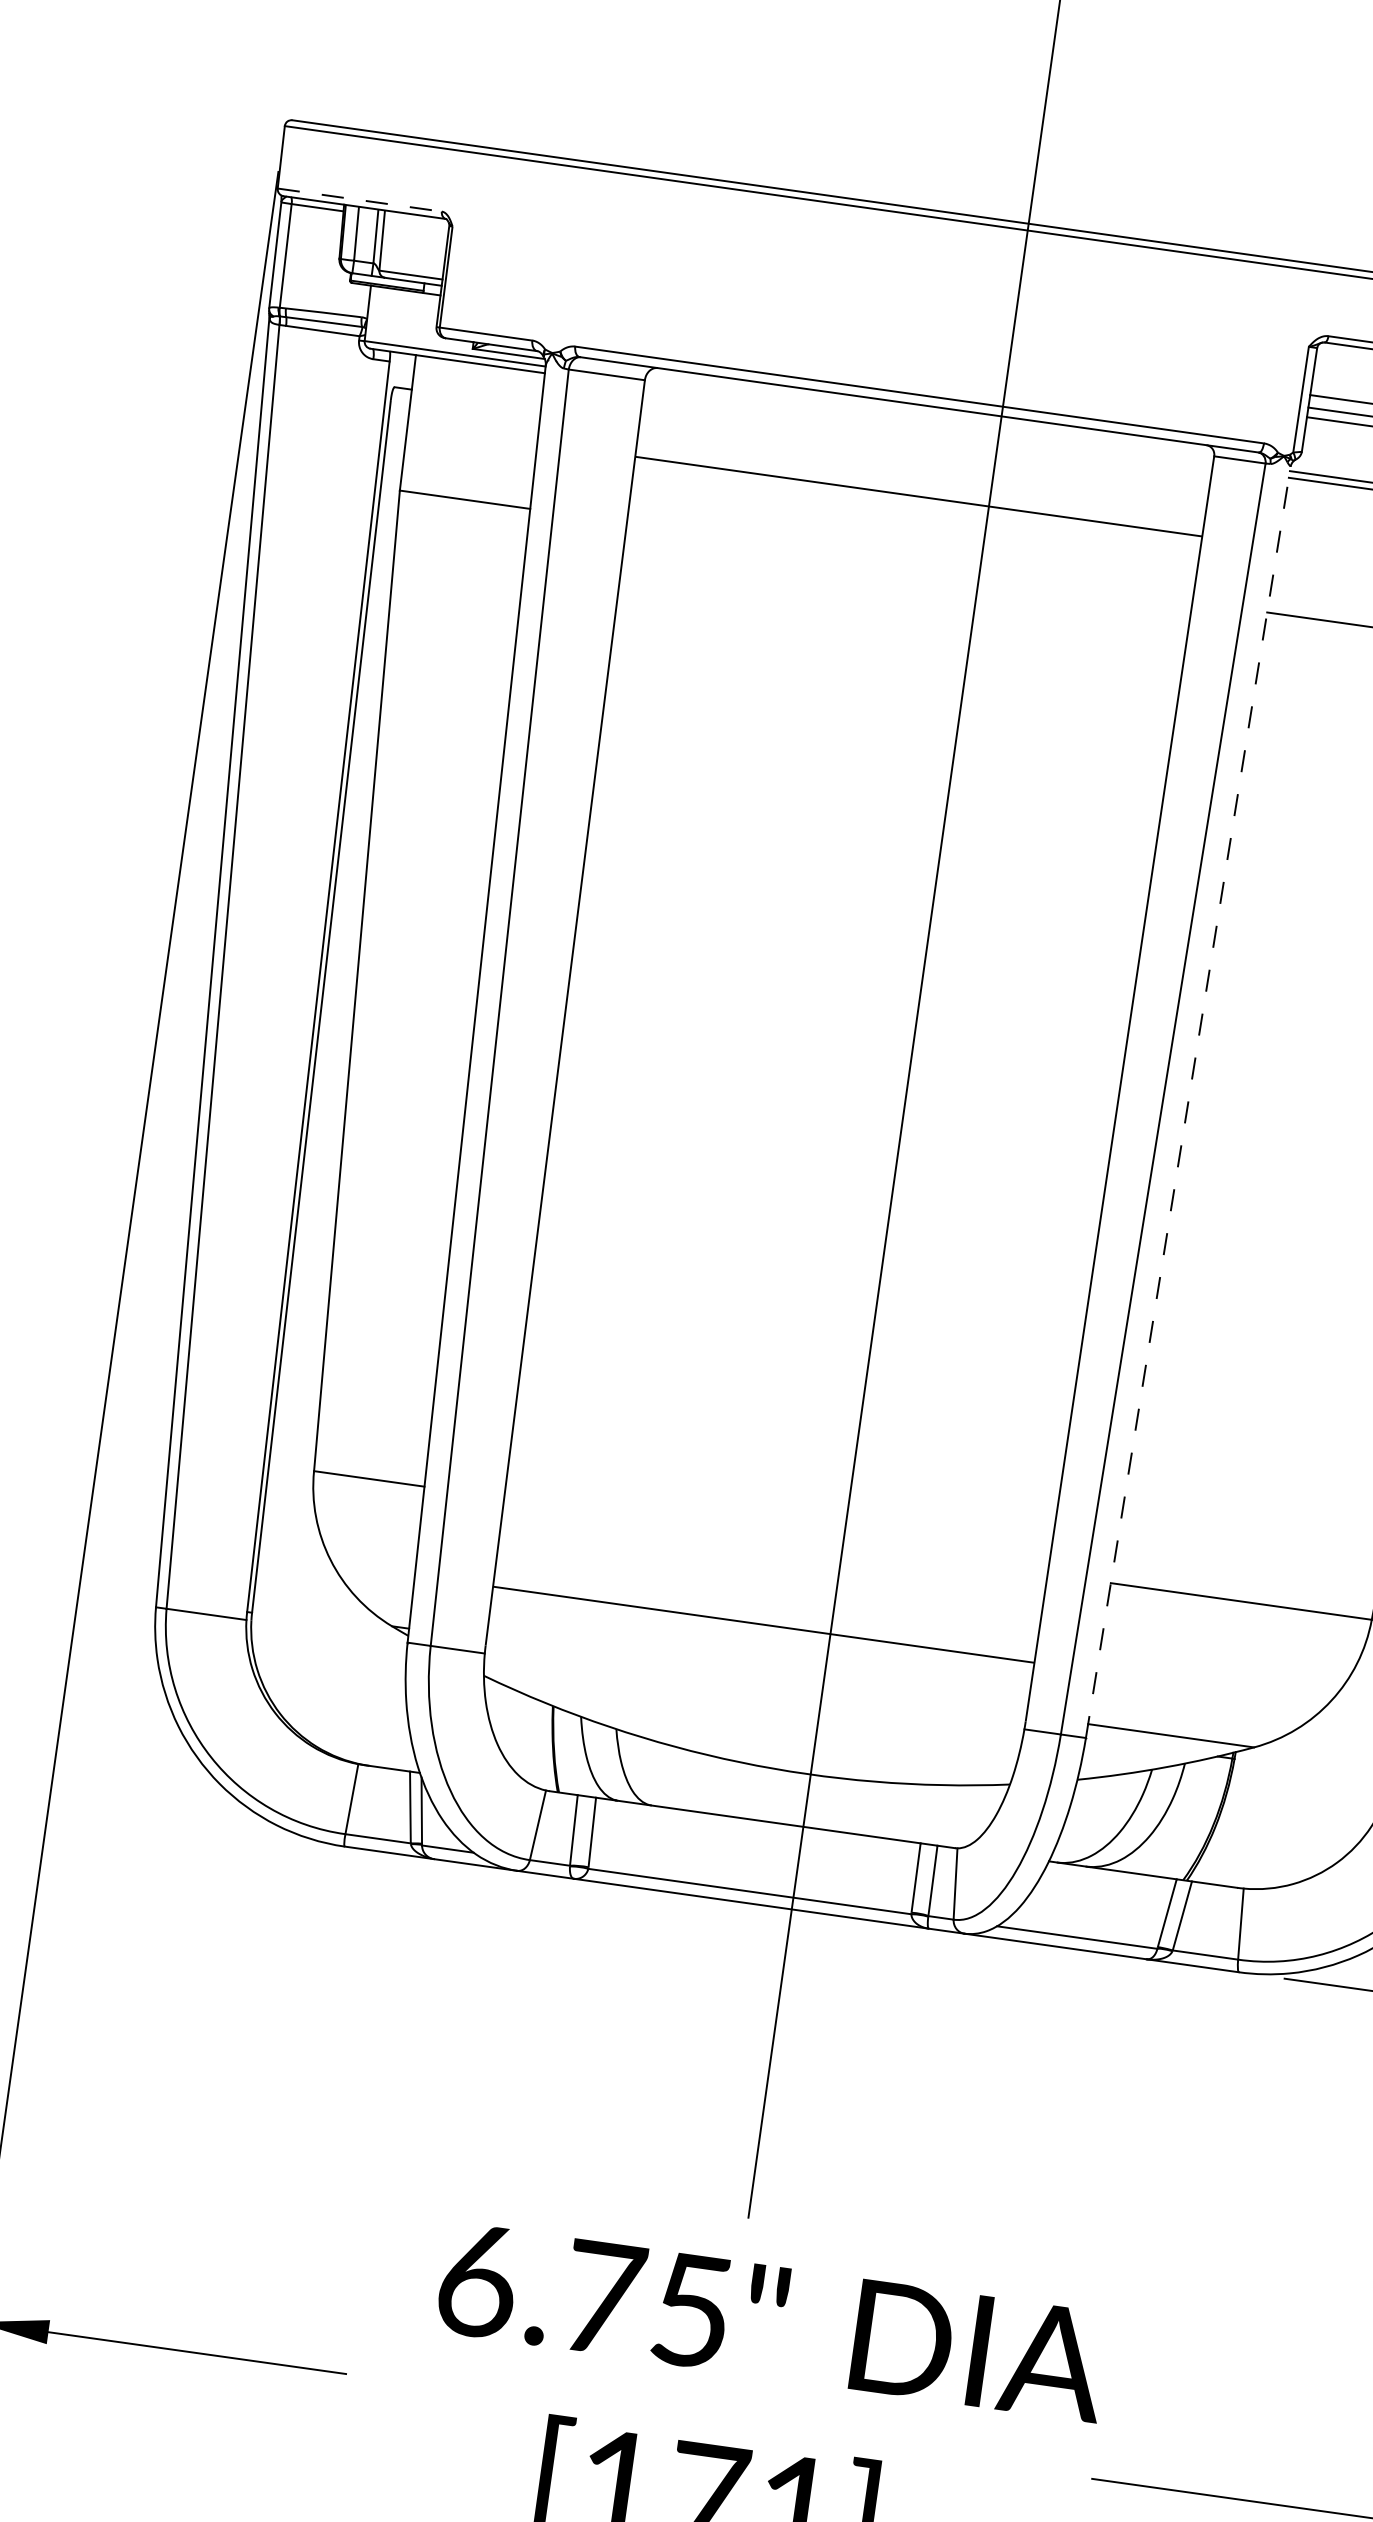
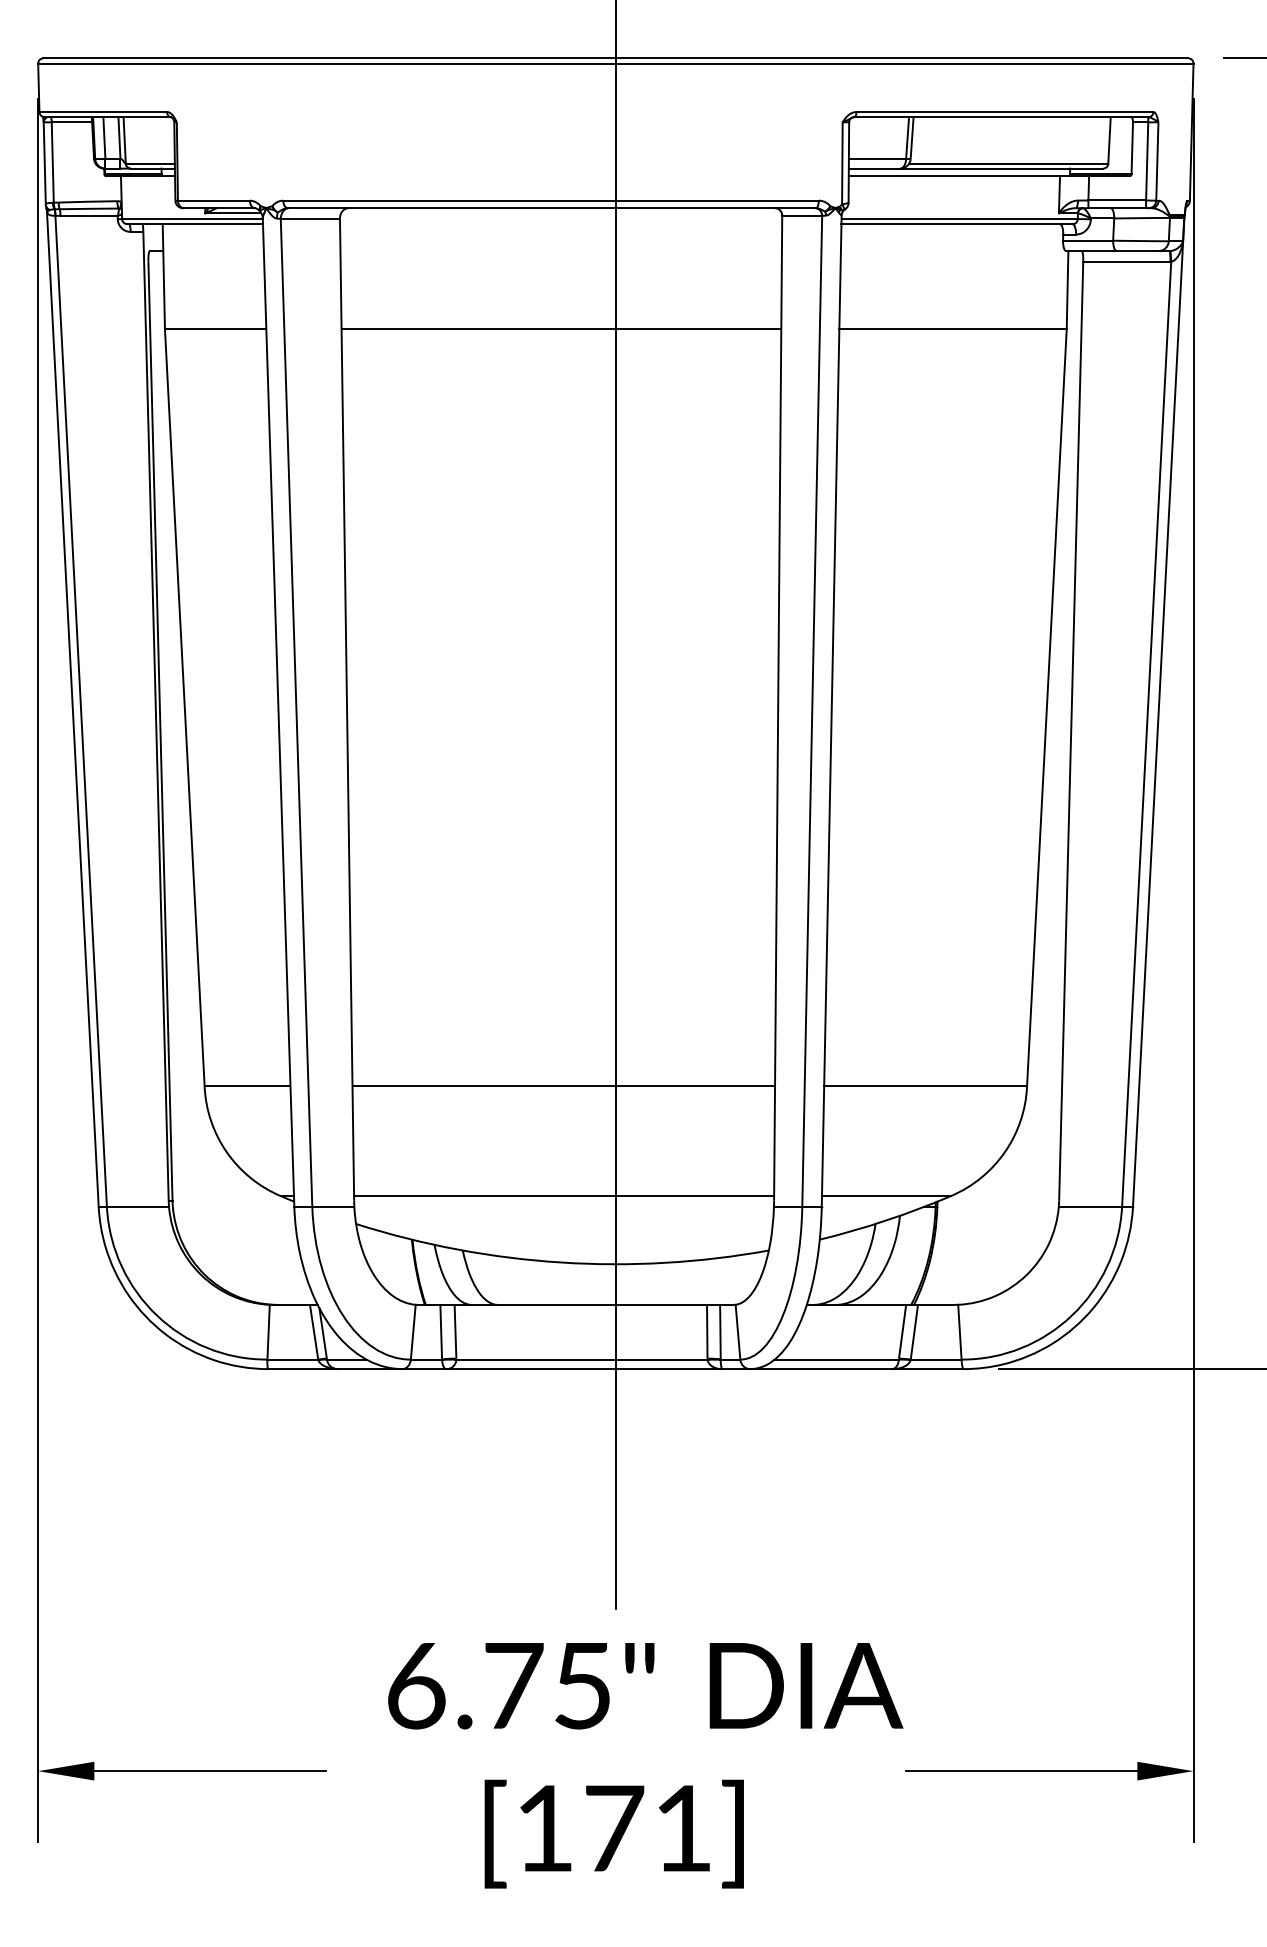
line: (360, 200) -> (103, 112), dashed -> solid
line: (919, 496) -> (561, 329), moved
line: (1187, 1102) -> (831, 711), dashed -> solid
line: (775, 1536) -> (563, 1086), added
line: (764, 1625) -> (564, 1196), moved

